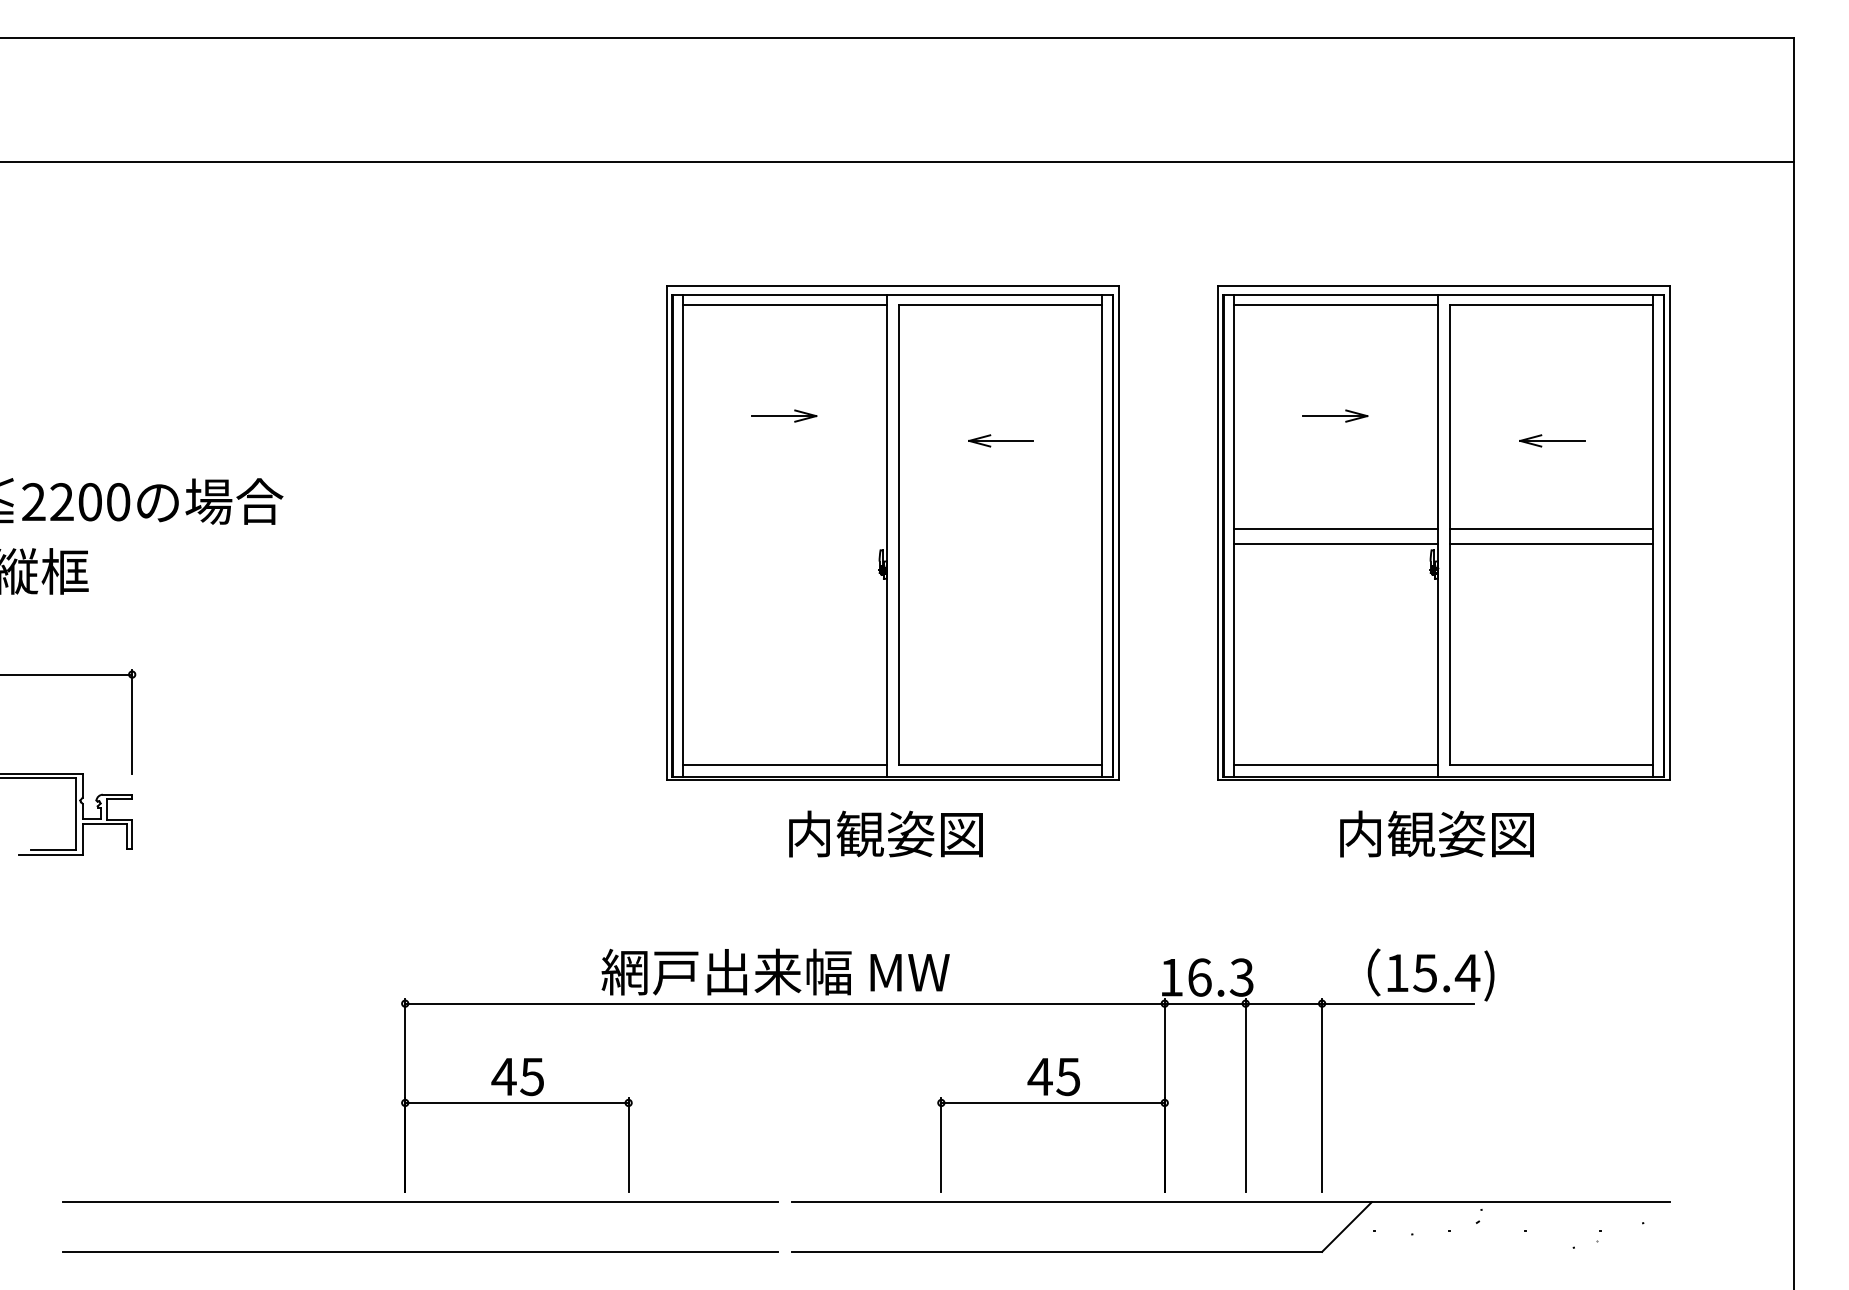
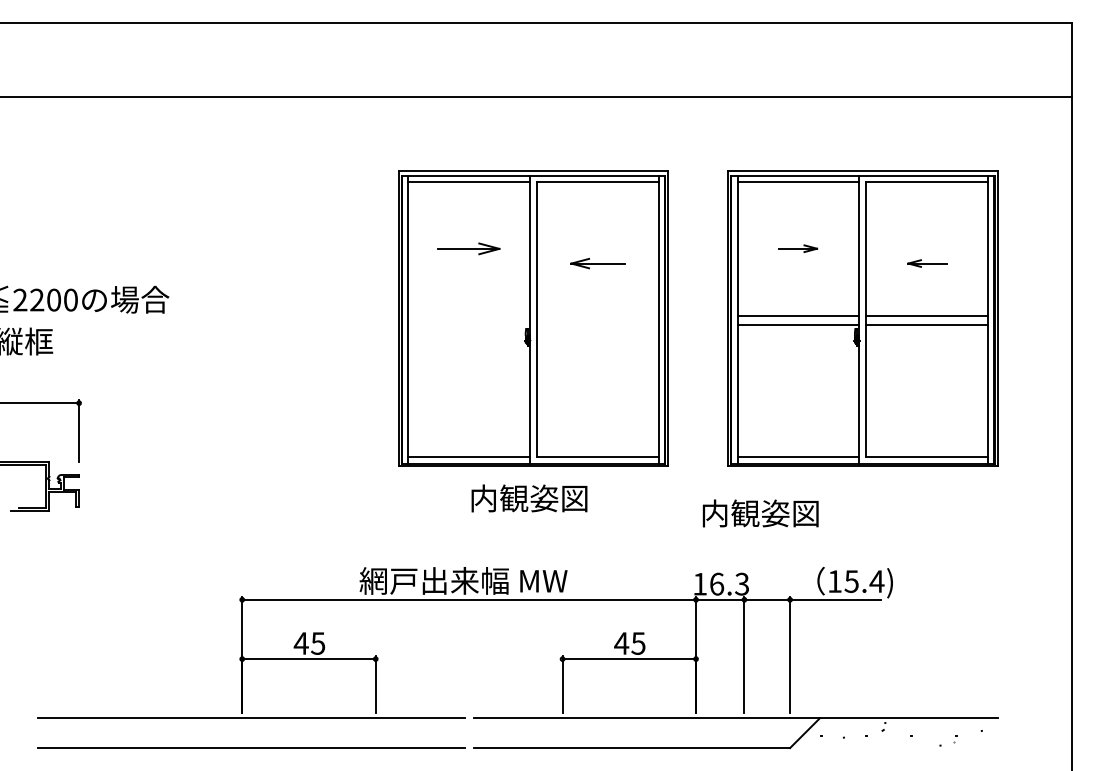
part: (783, 415) -> (468, 248), size x1.6
part: (1001, 440) -> (598, 263), size x1.4
text: (1436, 834) -> (760, 513), moved

